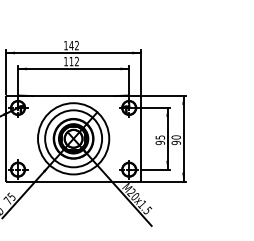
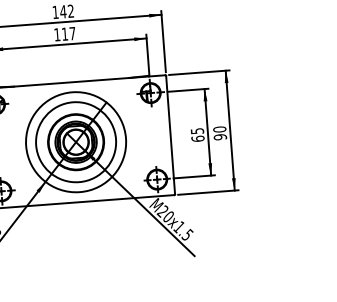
text: (76, 61) -> (71, 33), 112 -> 117
text: (159, 142) -> (196, 138), 95 -> 65

